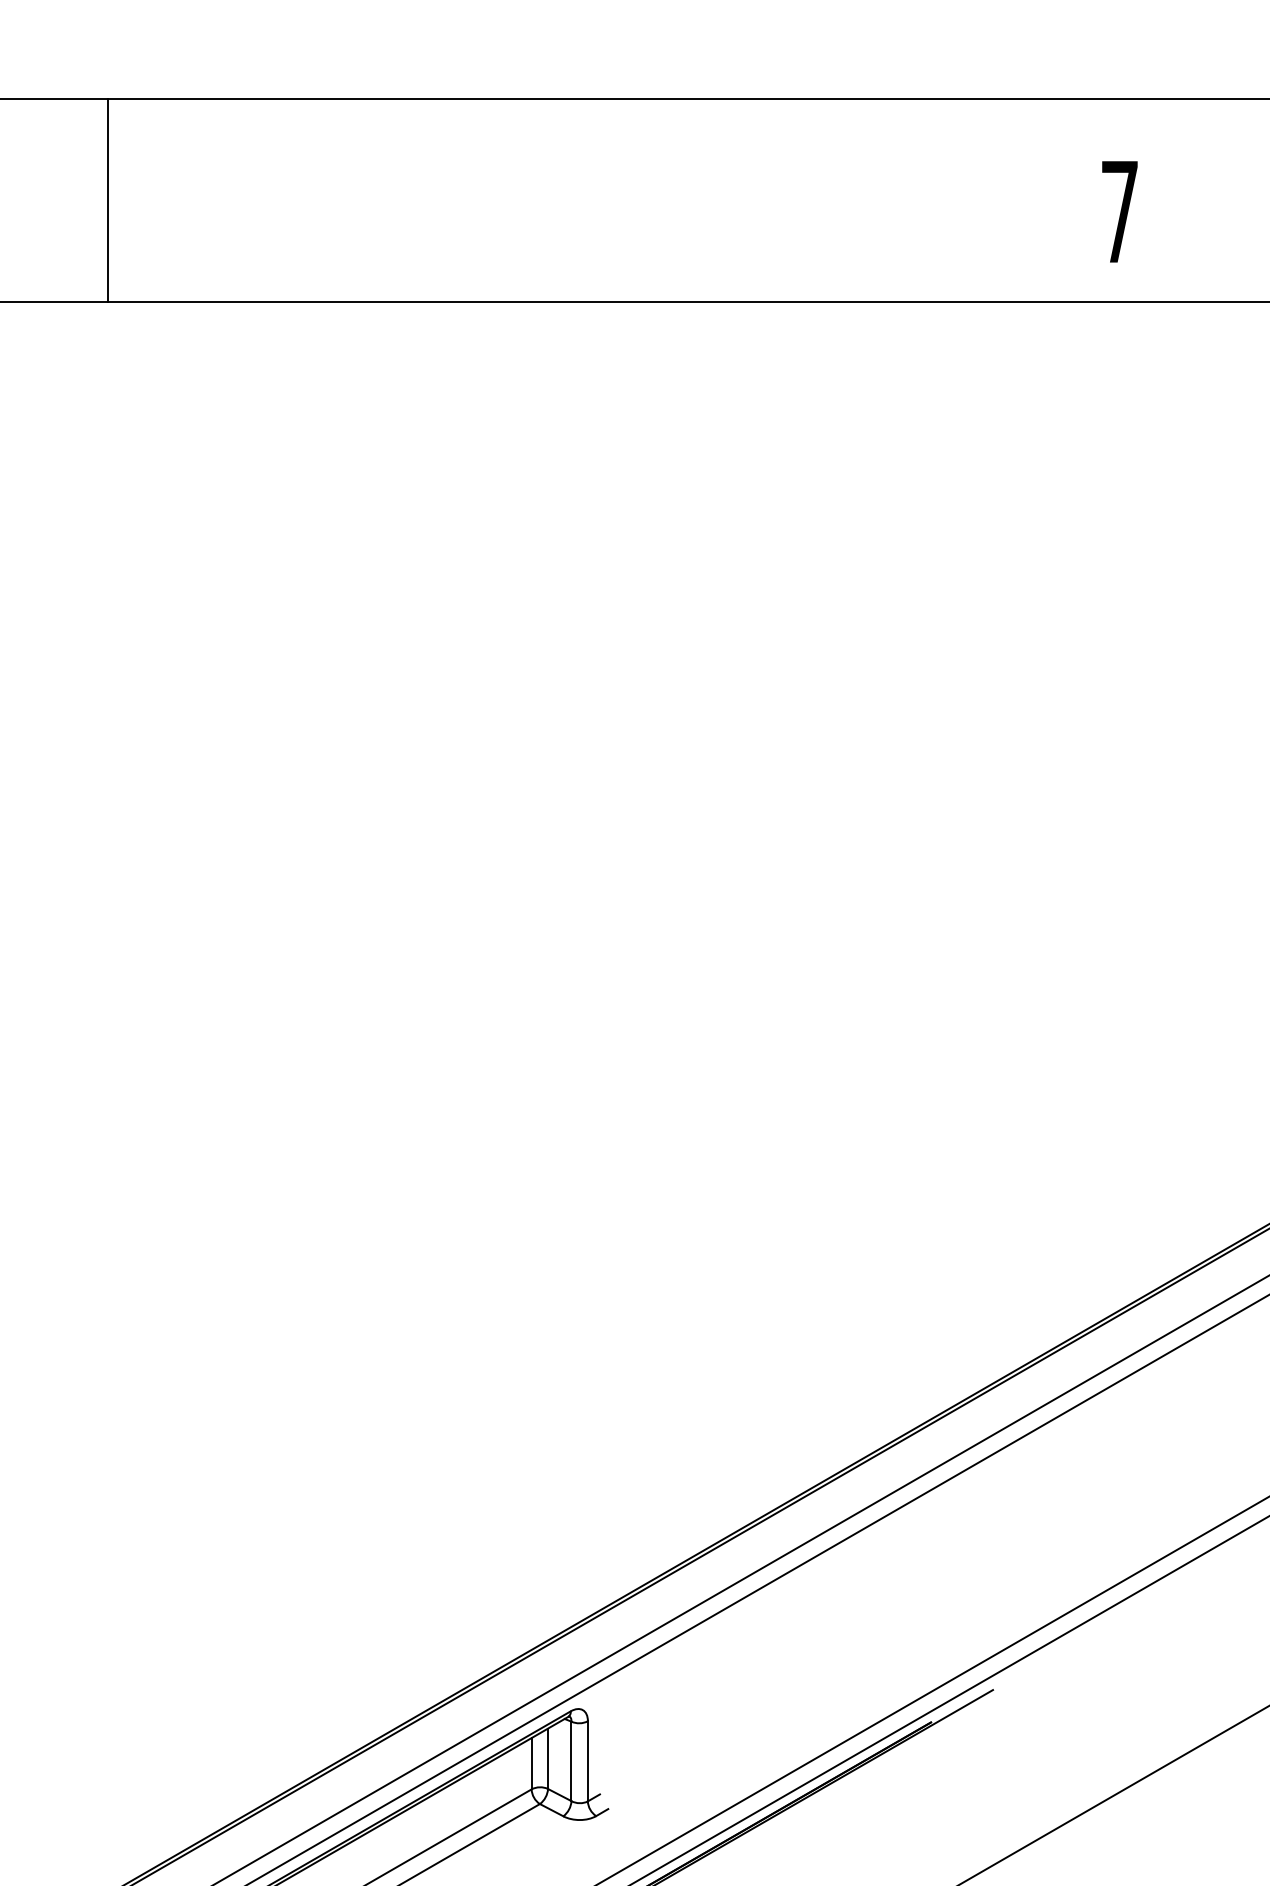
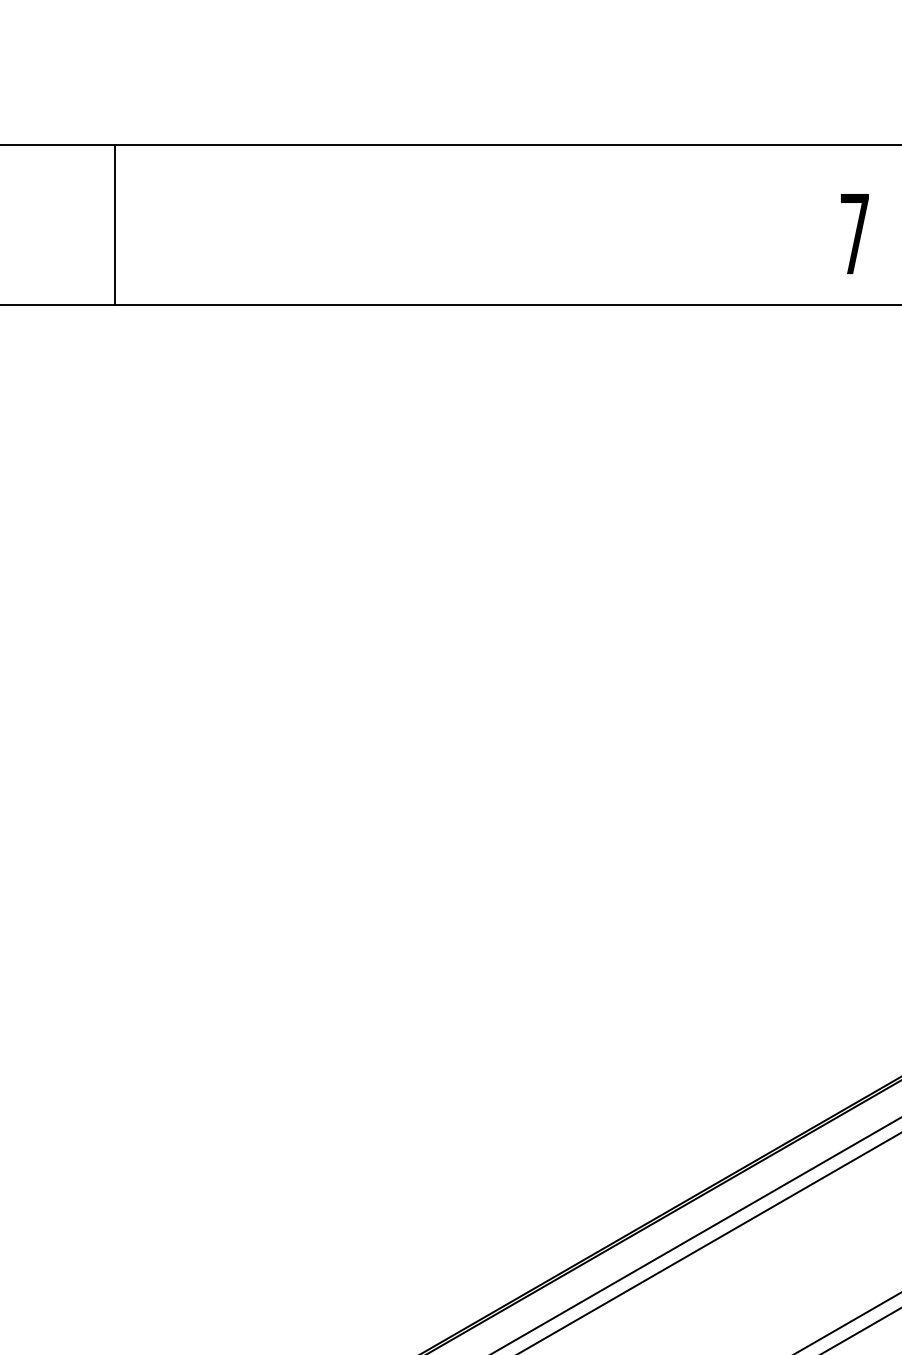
line: (107, 200) -> (114, 224), moved

